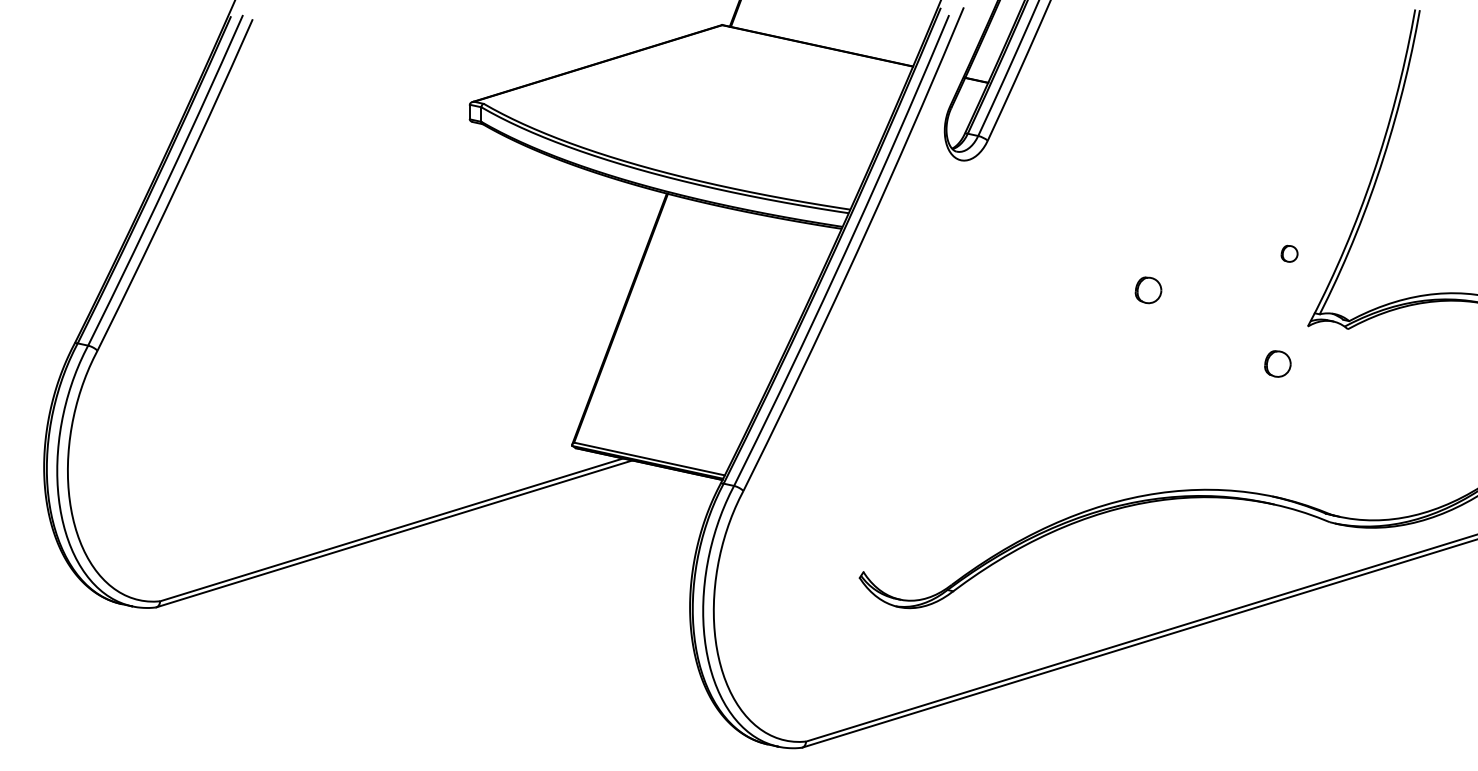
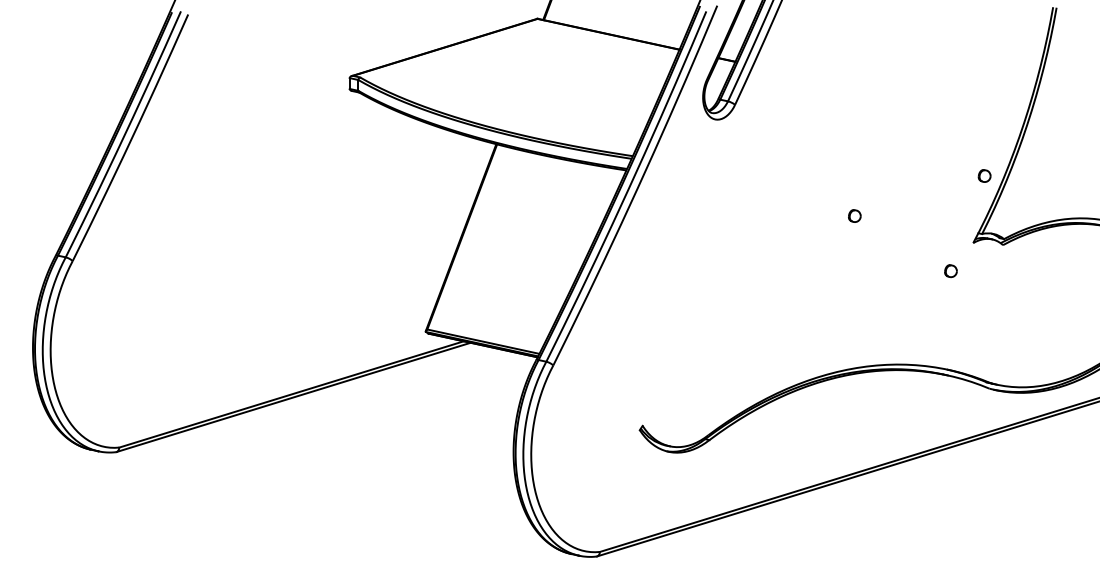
part: (1289, 253) -> (984, 175), moved
part: (1148, 289) -> (854, 215), size x0.62
part: (1277, 364) -> (950, 271), size x0.62

